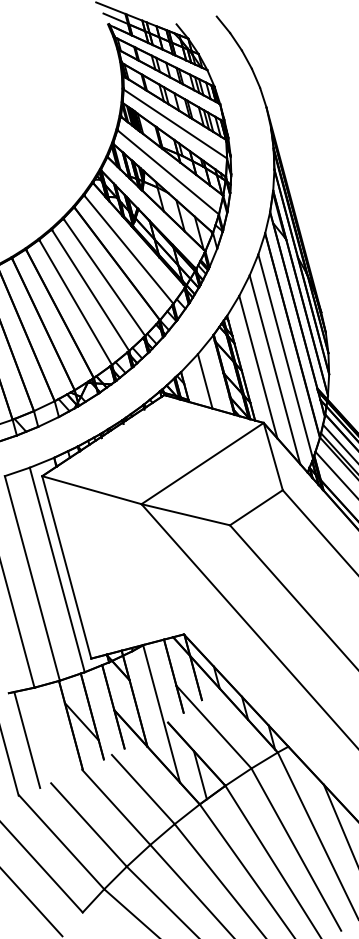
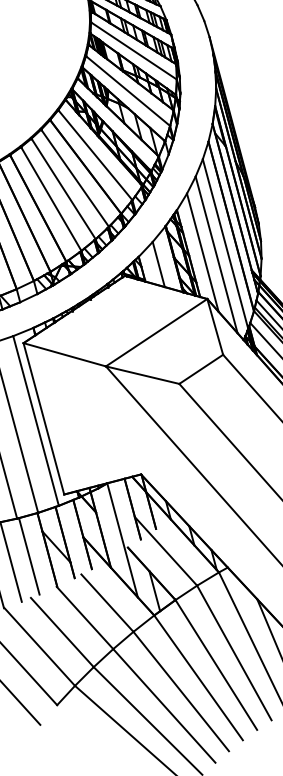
line: (48, 733) -> (28, 556), added

